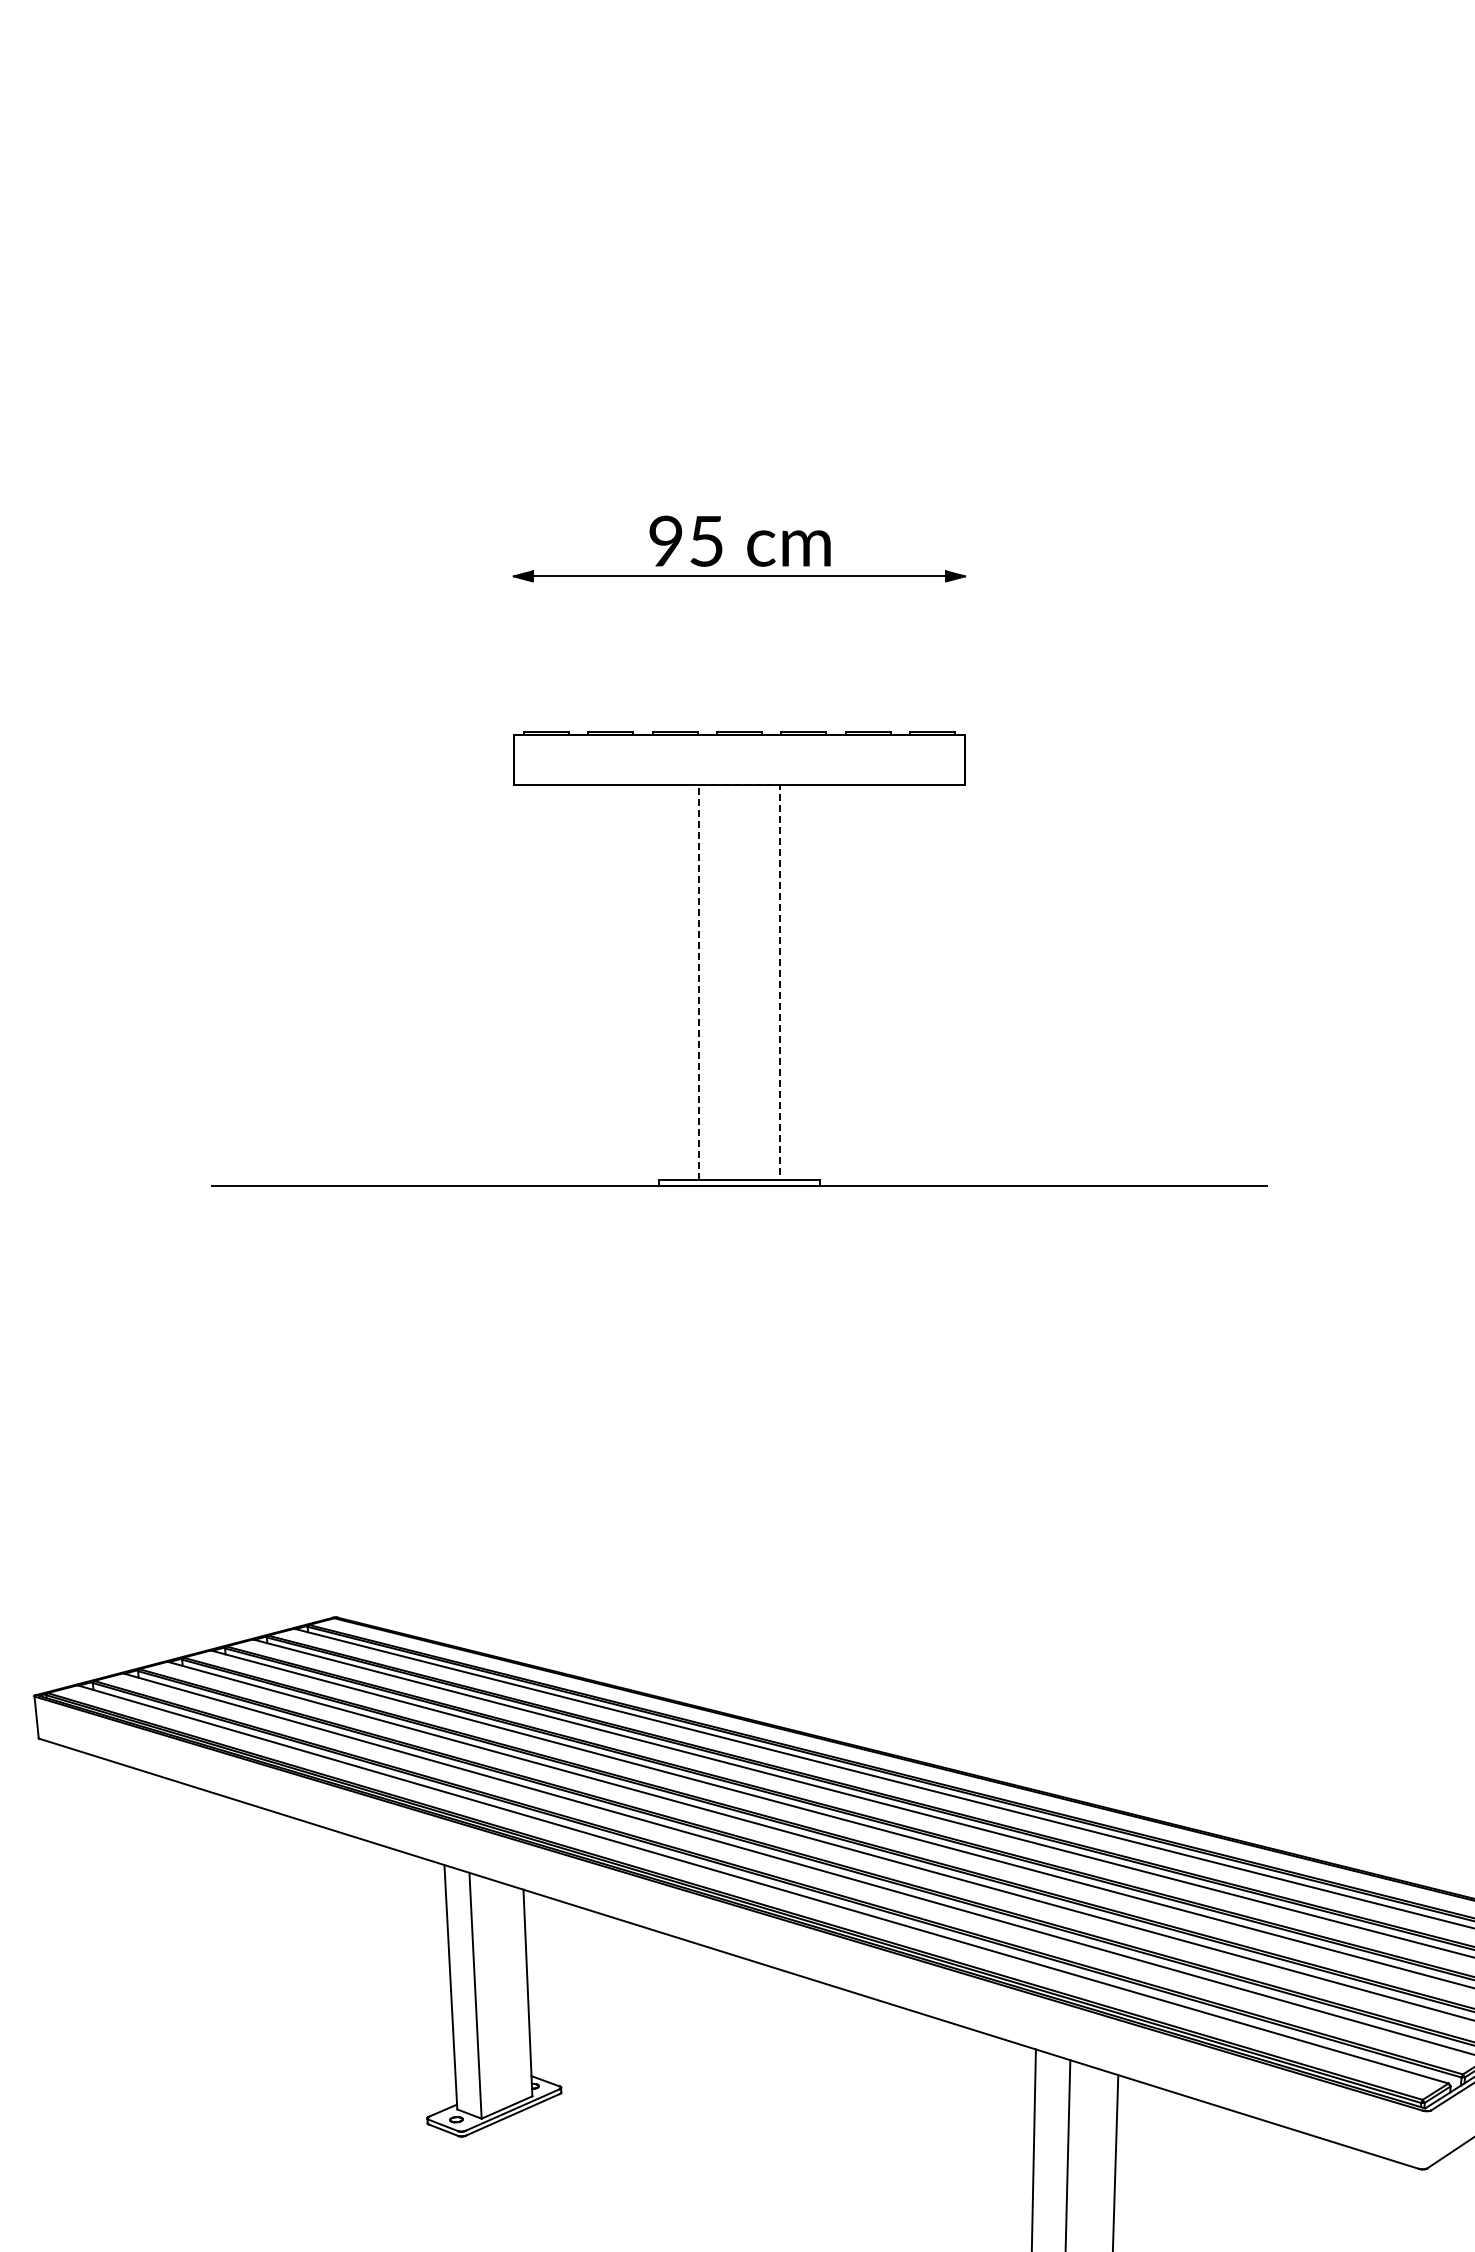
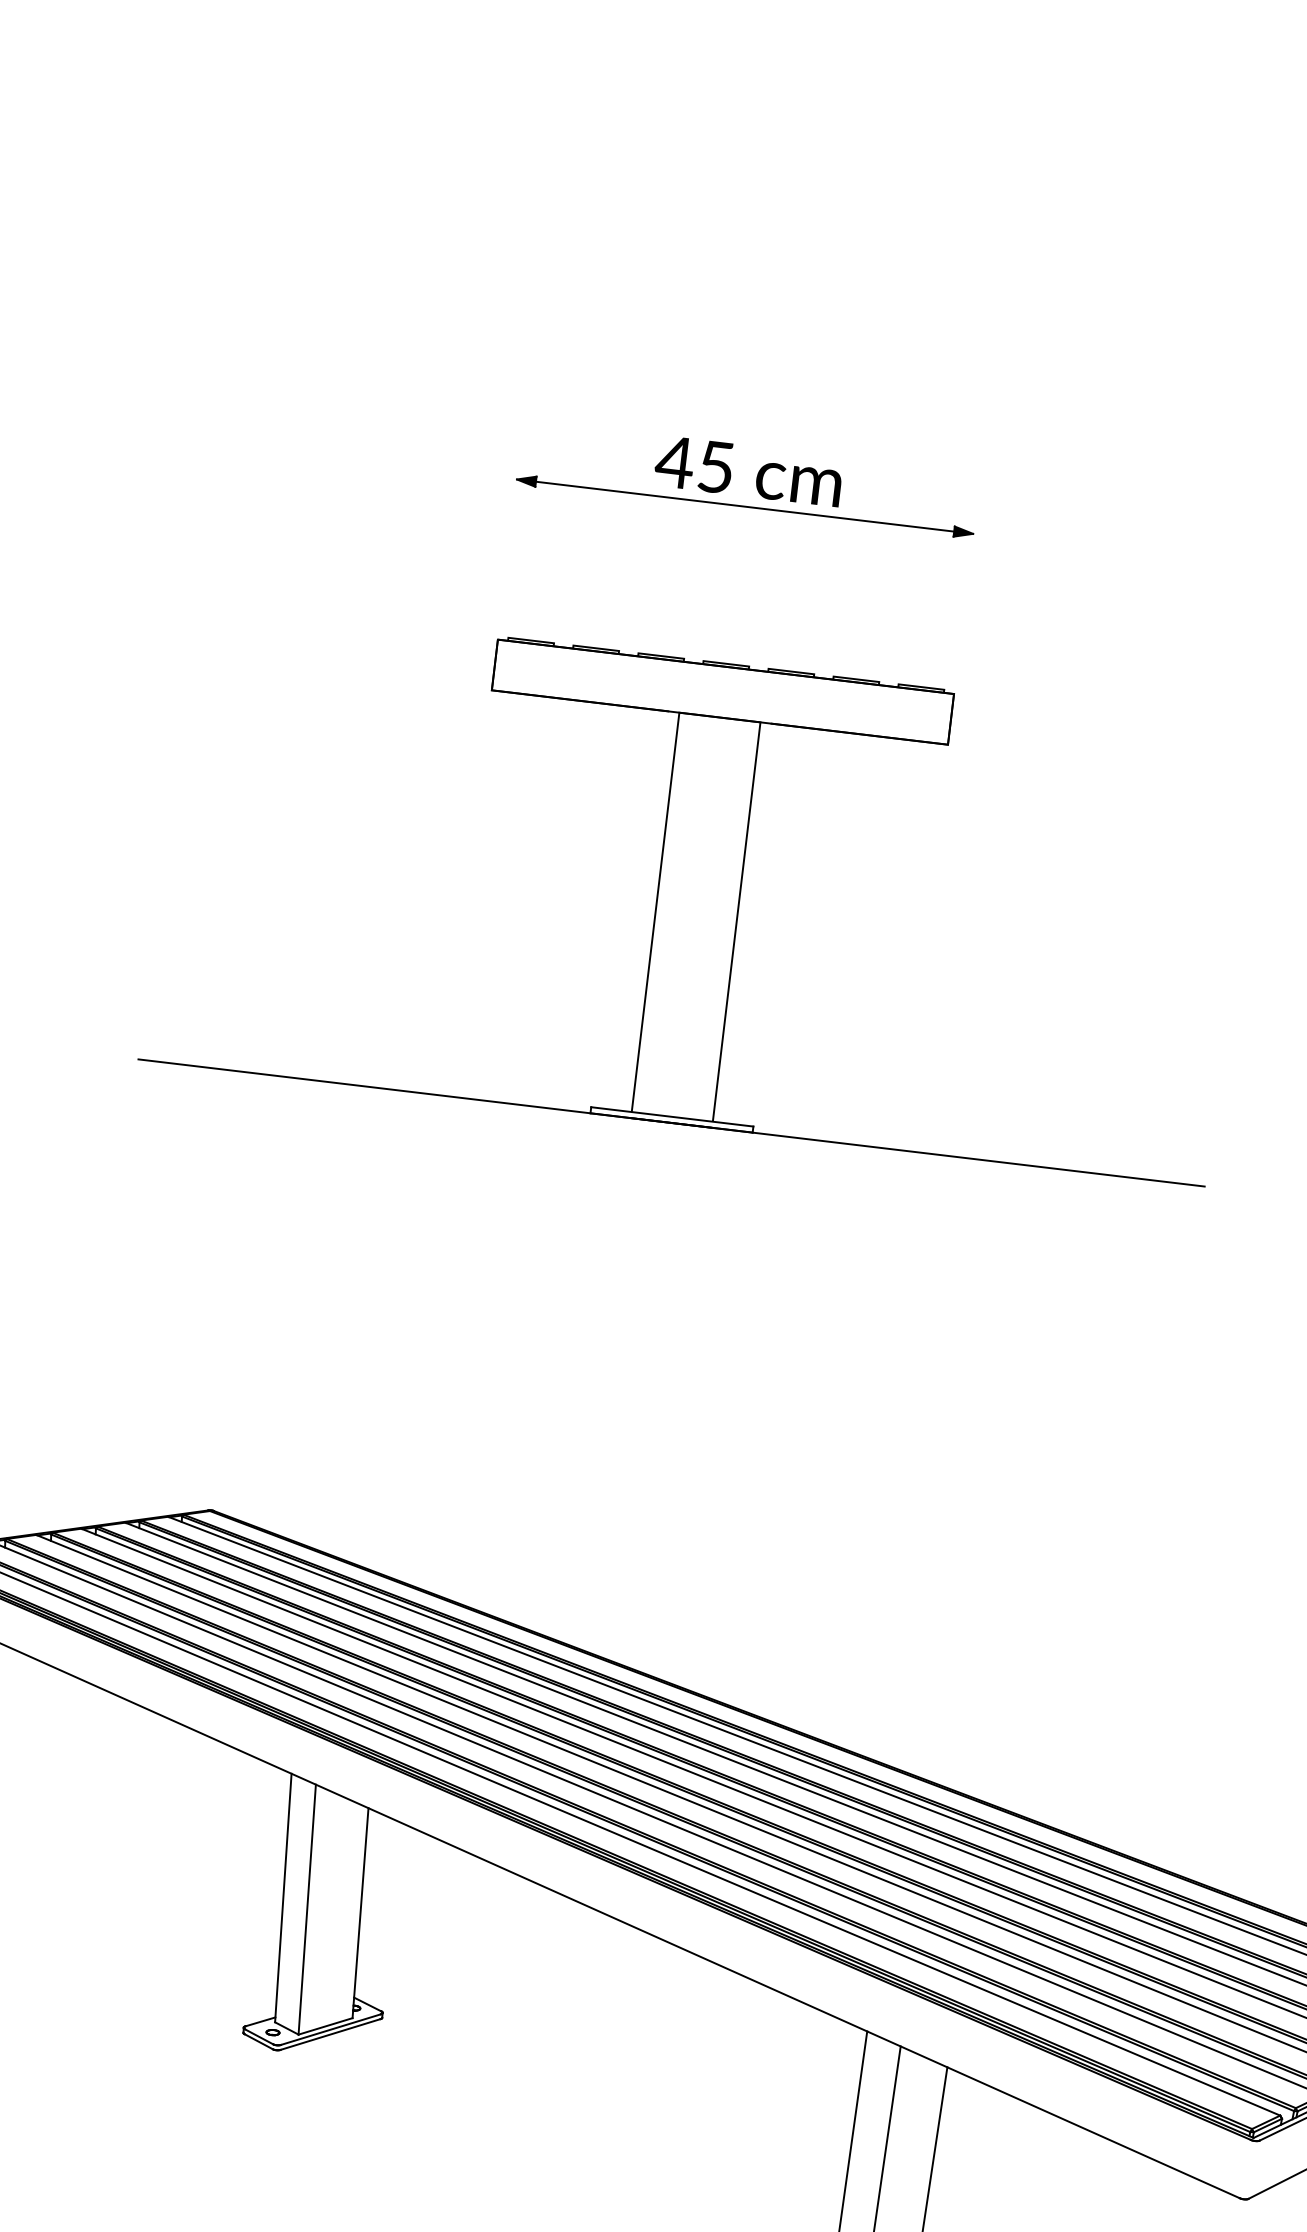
text: (665, 540) -> (674, 461), 95 -> 45
line: (739, 784) -> (720, 717), dashed -> solid

